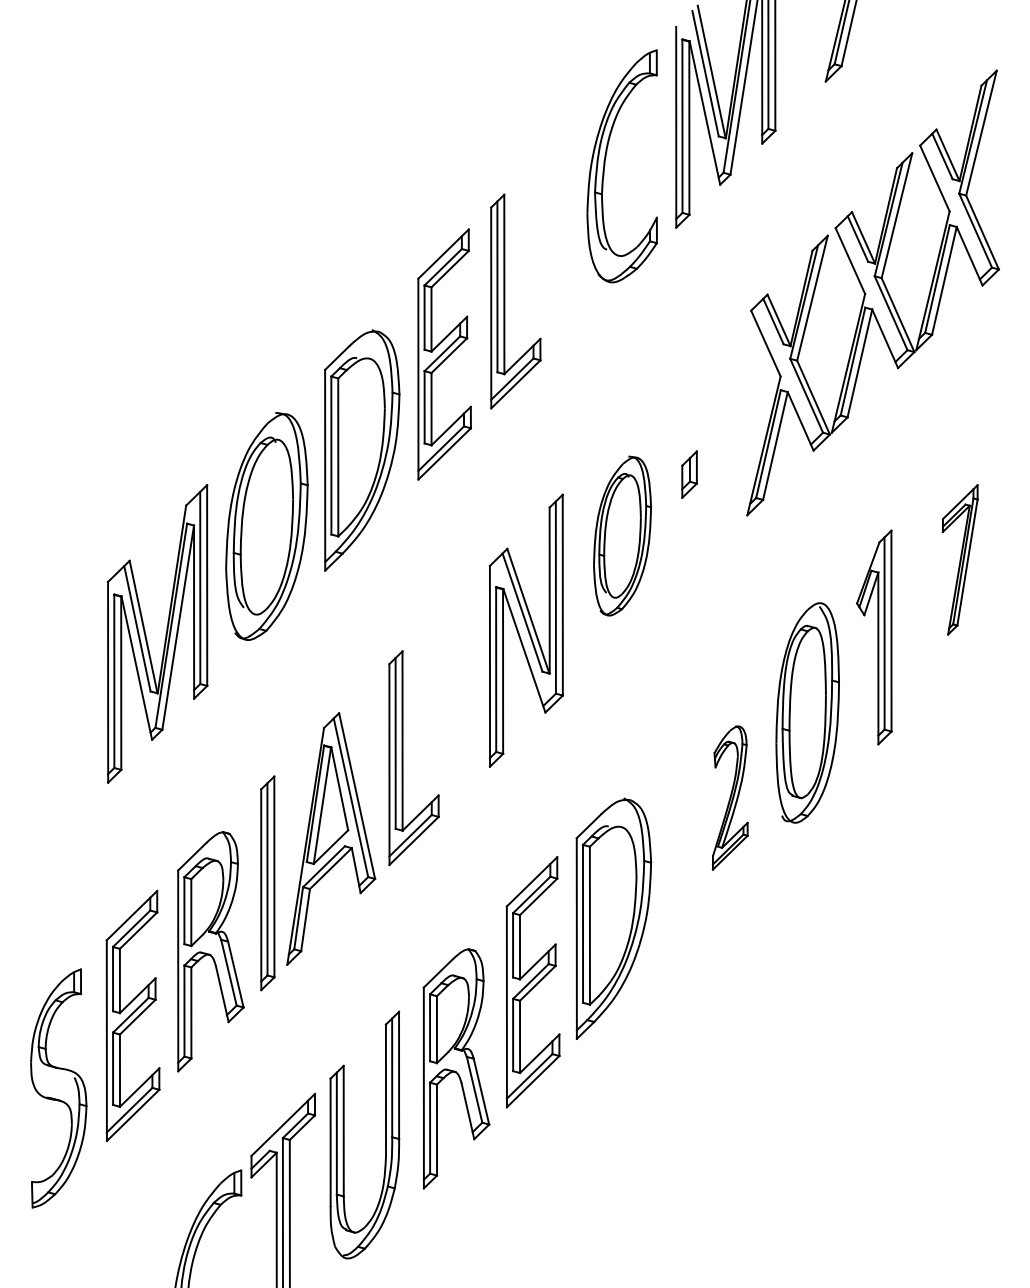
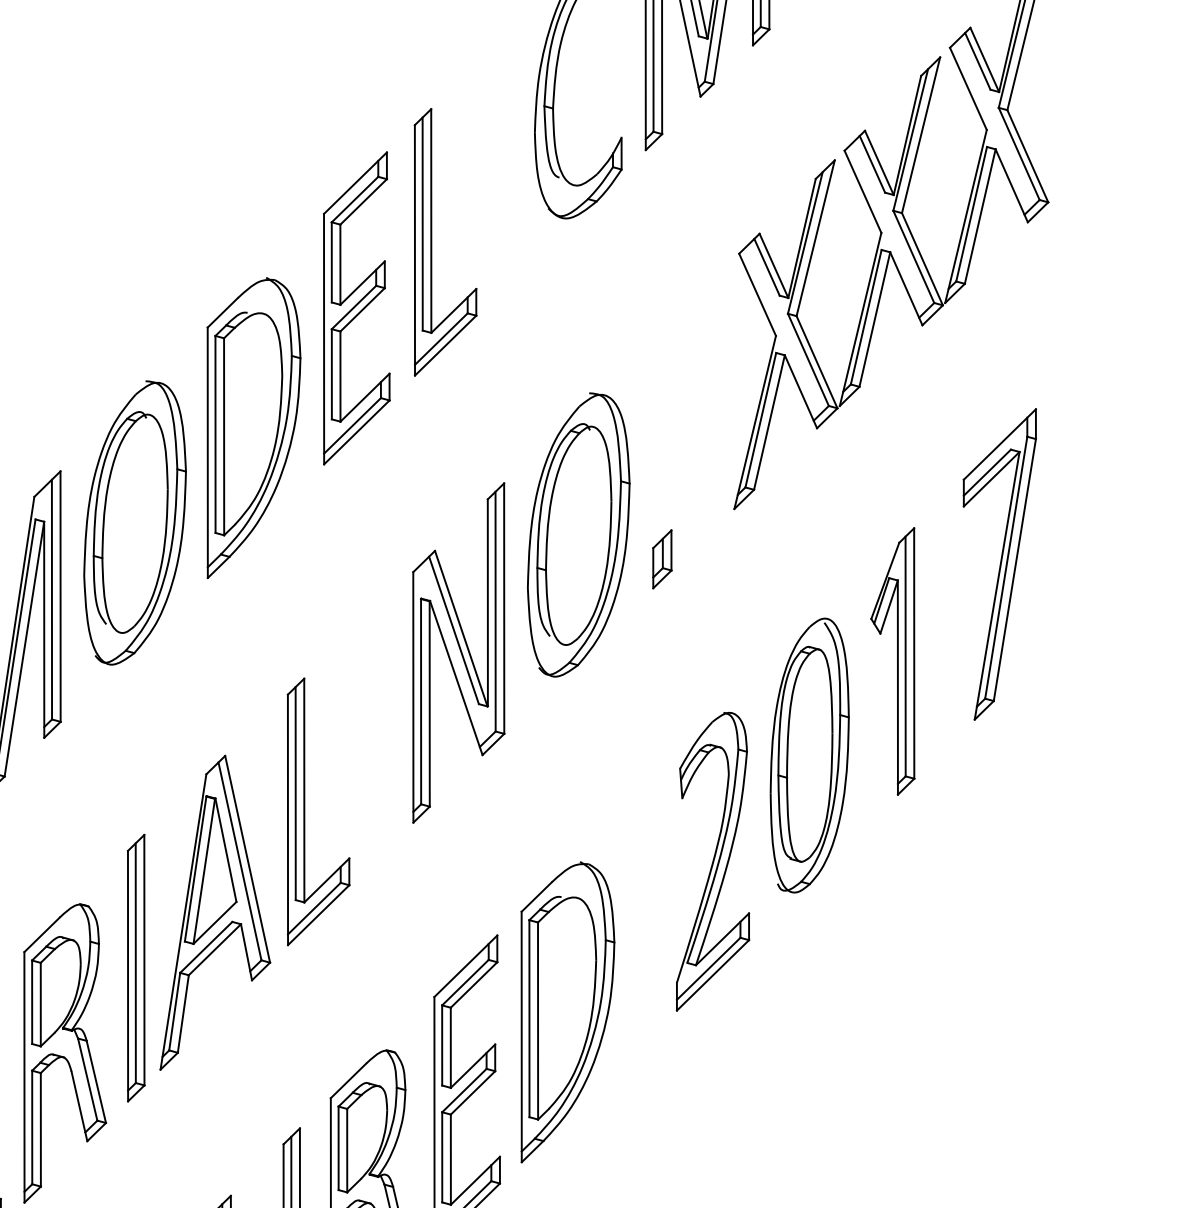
part: (689, 474) -> (662, 559), moved
part: (622, 535) -> (578, 534), size x1.43
part: (960, 559) -> (1000, 564), size x1.67
part: (730, 797) -> (713, 861), size x1.67

